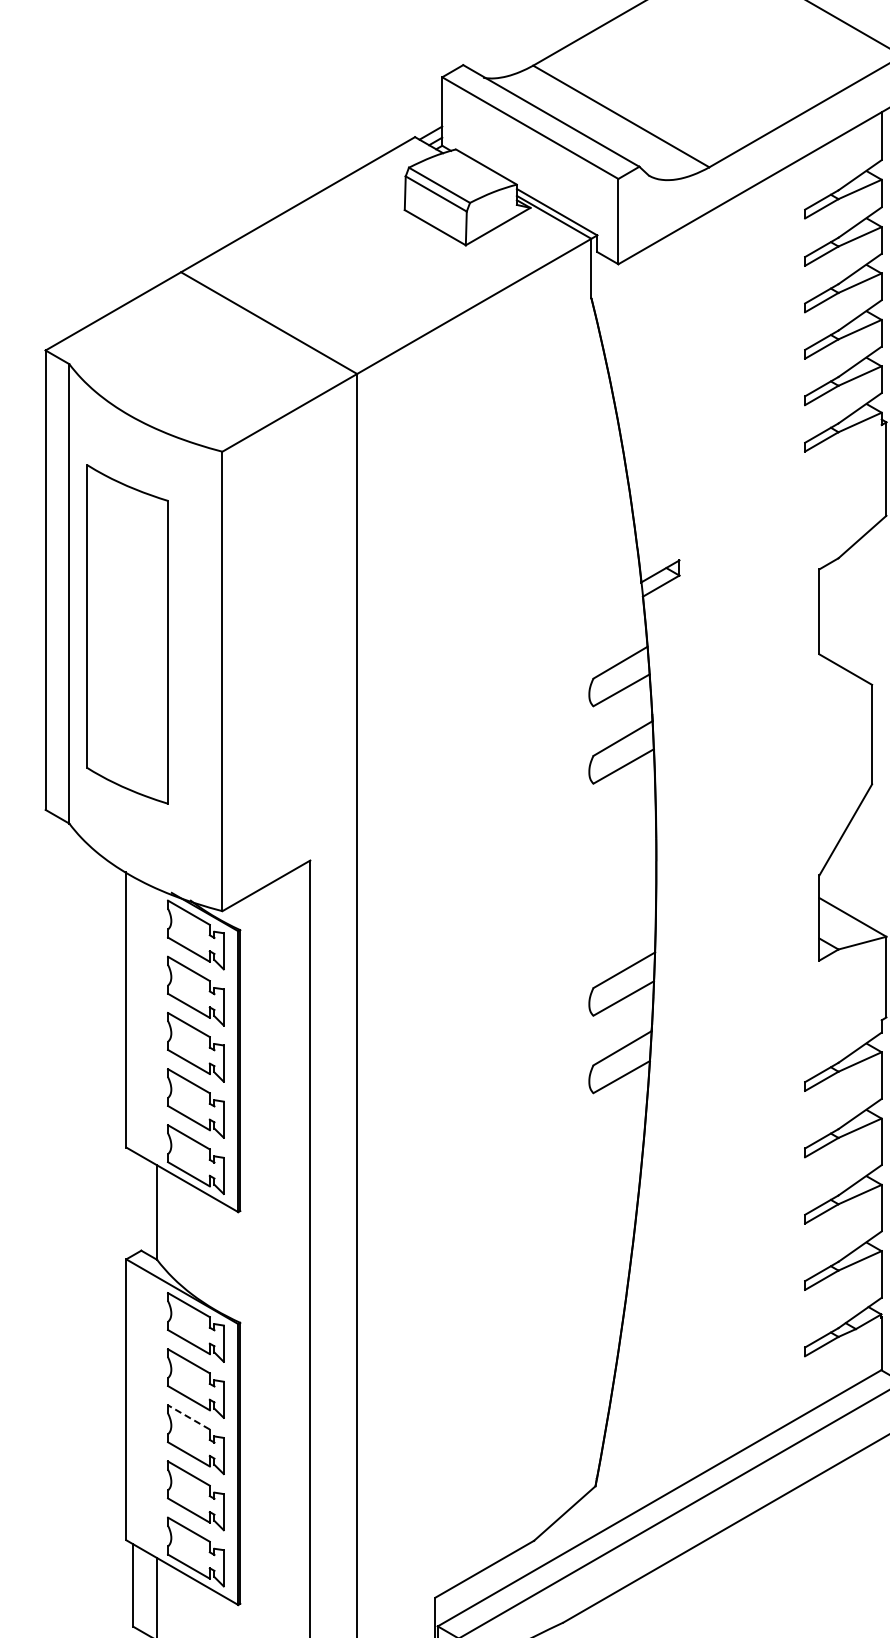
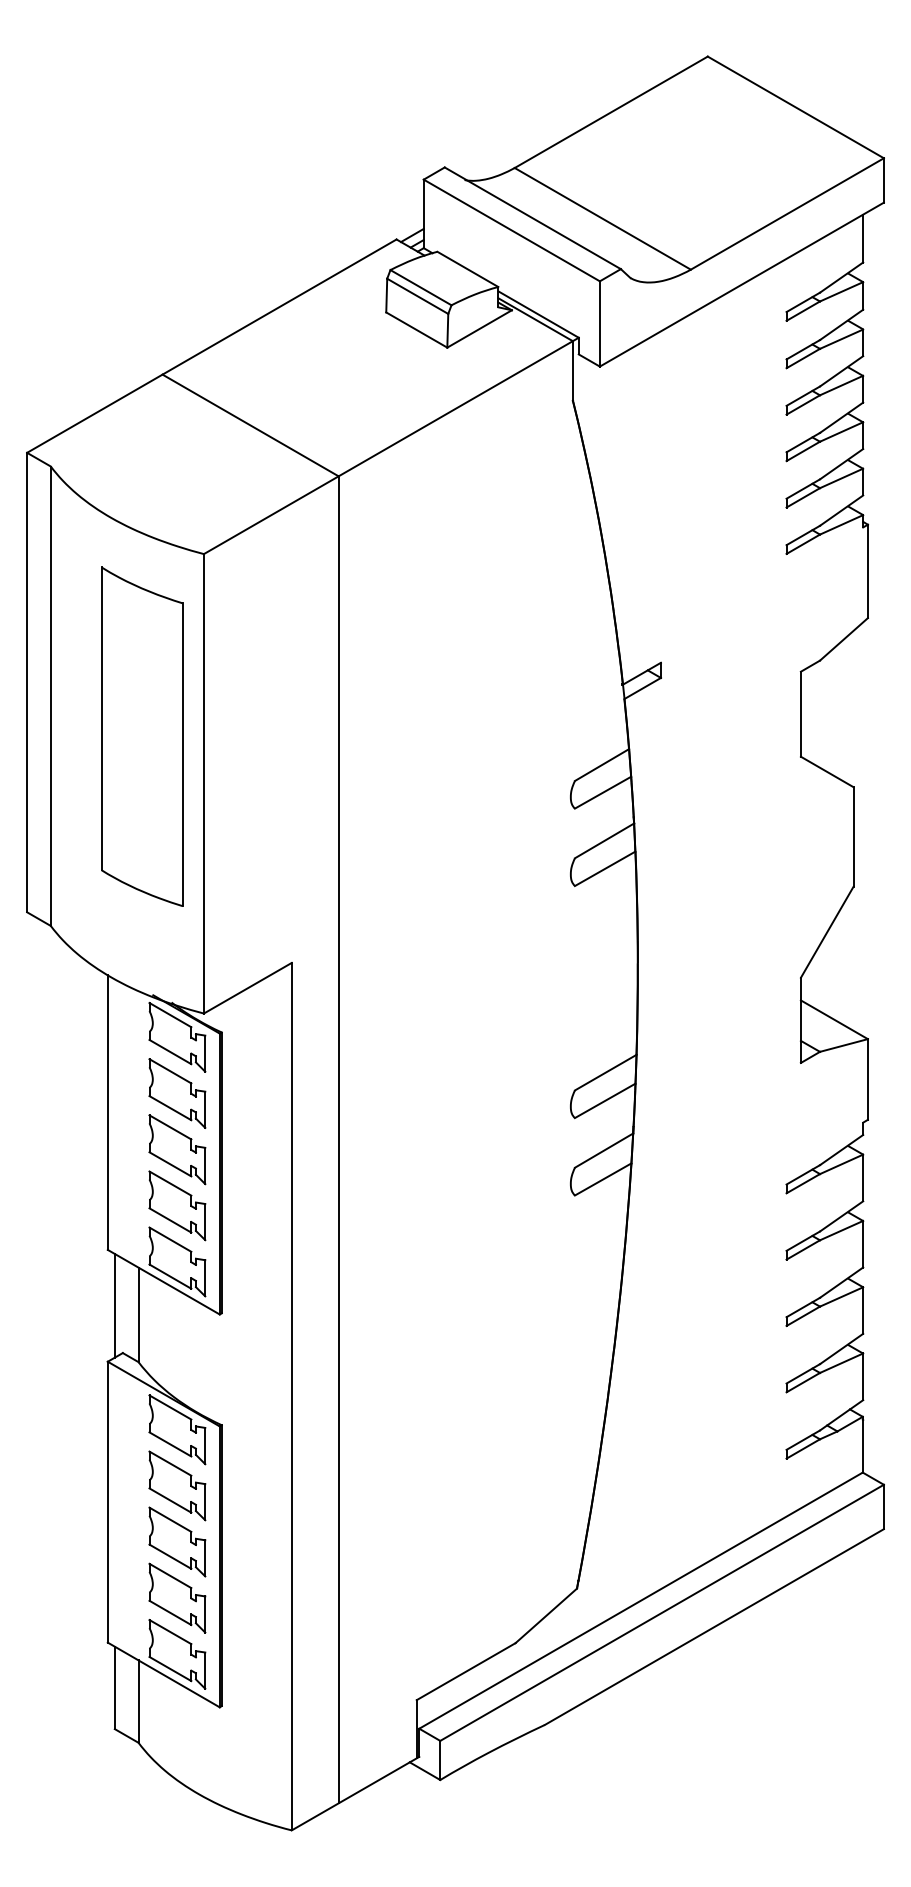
part: (128, 634) -> (142, 736), moved
line: (133, 1203) -> (114, 1305), added
line: (189, 1417) -> (170, 1519), dashed -> solid

